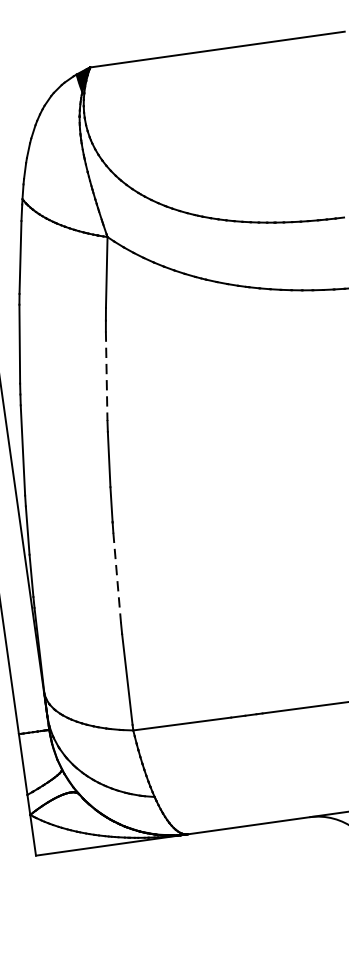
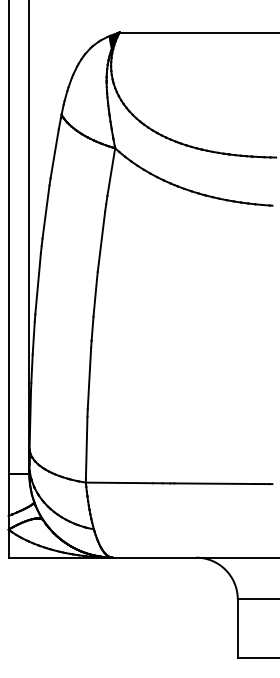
line: (106, 377) -> (101, 242), dashed -> solid
line: (117, 577) -> (89, 378), dashed -> solid

